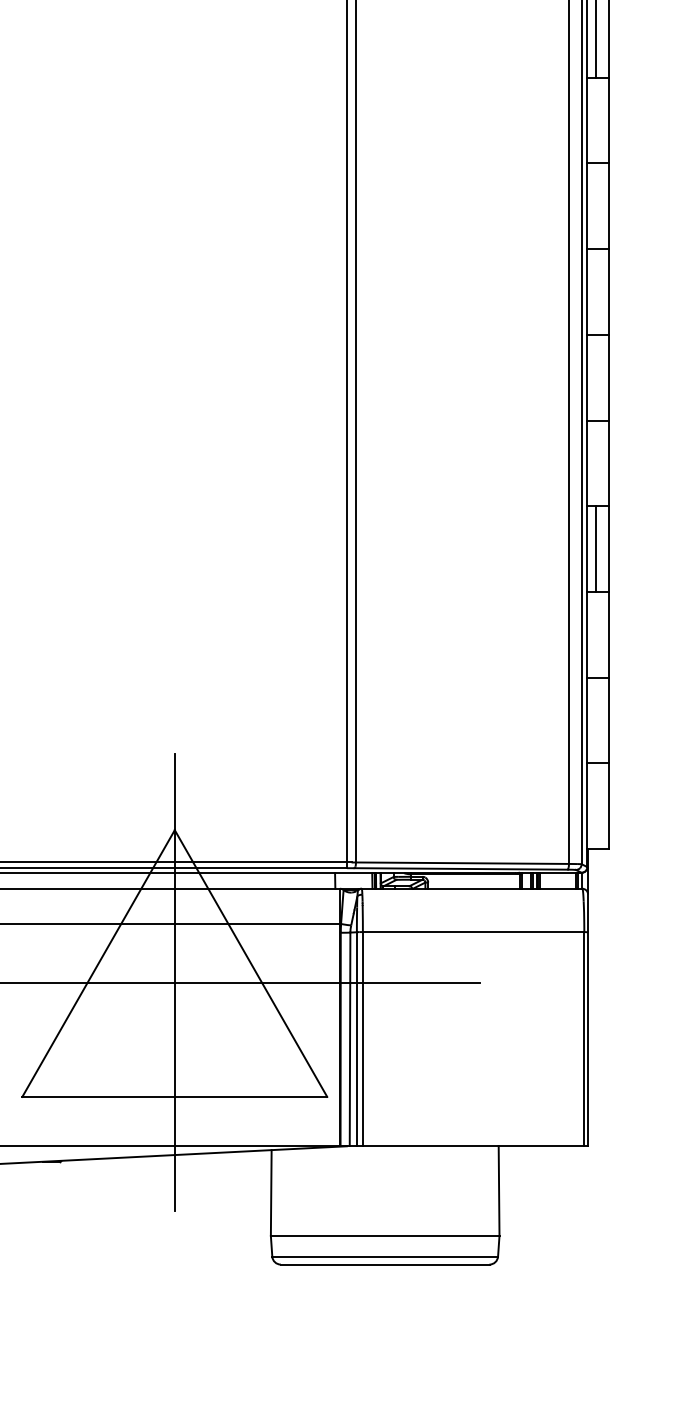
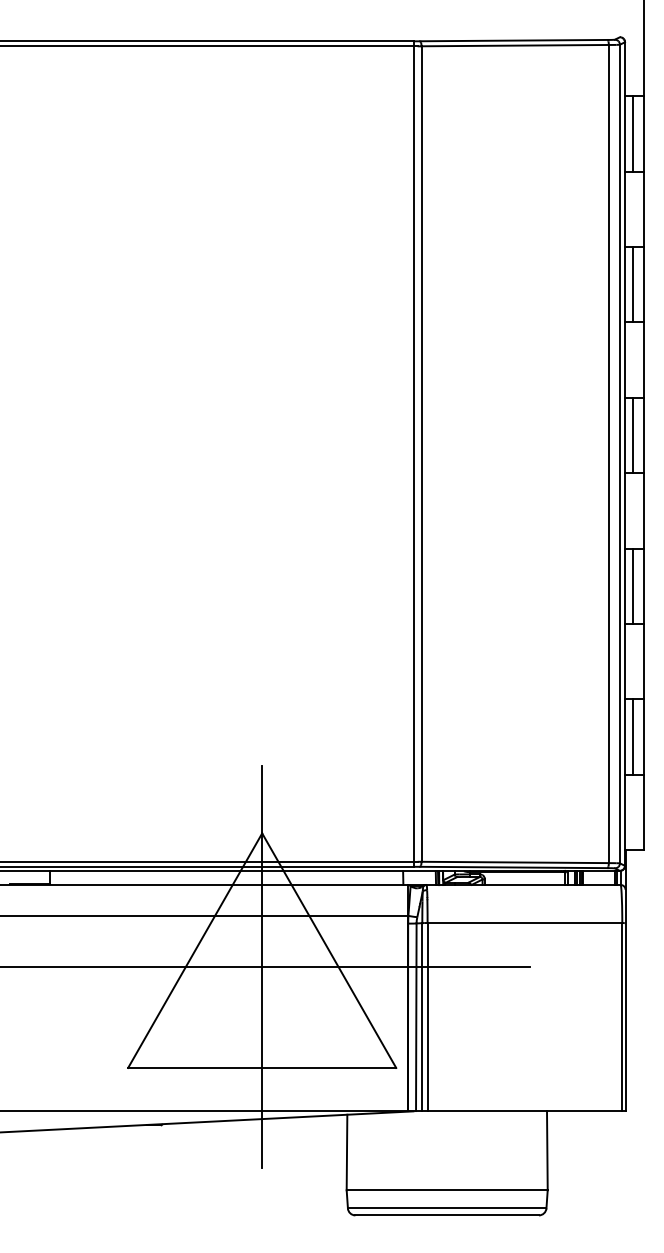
line: (595, 205) -> (632, 284), added
line: (595, 377) -> (632, 435), added
line: (595, 719) -> (632, 736), added

